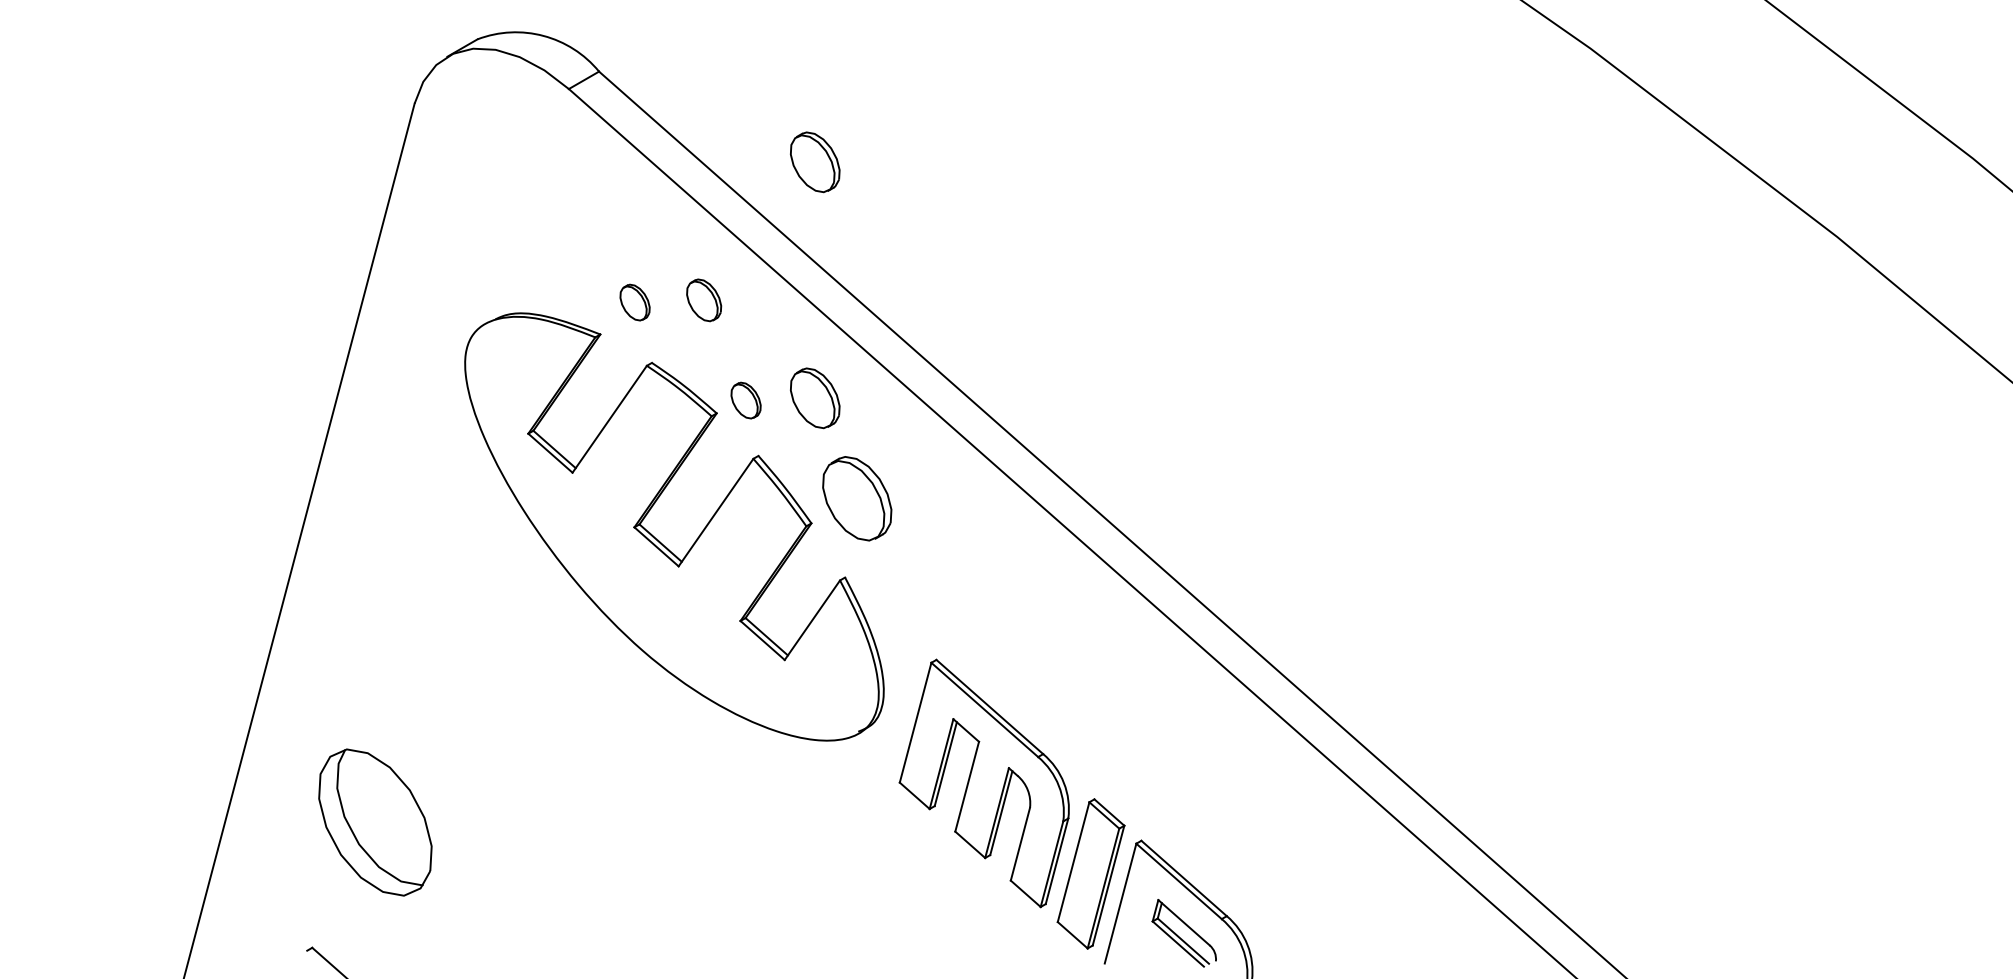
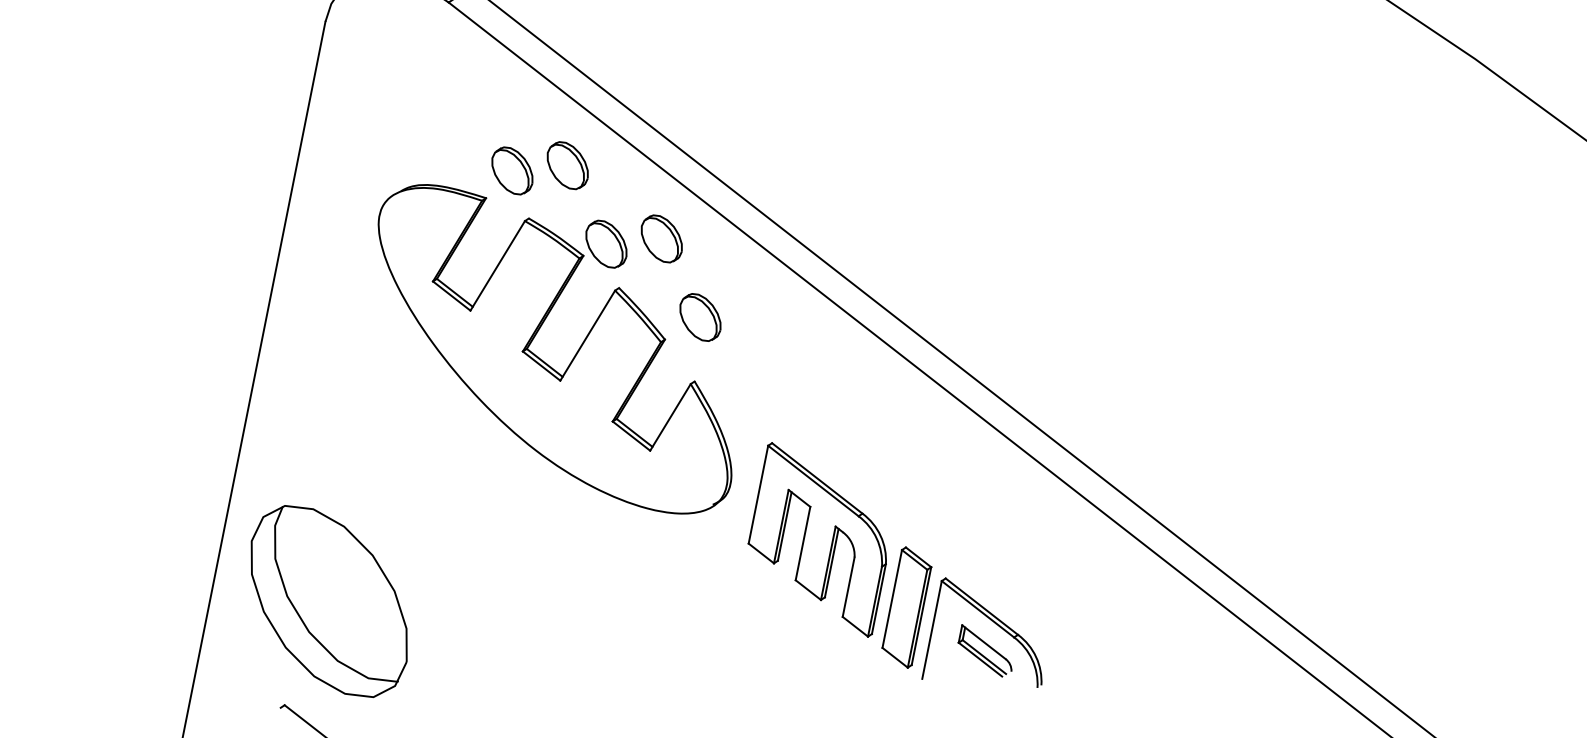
part: (815, 162) -> (650, 49), removed
part: (703, 300) -> (567, 165), size x1.43
part: (634, 302) -> (511, 170), size x1.67
part: (745, 400) -> (605, 244), size x1.67
part: (856, 498) -> (699, 317), size x0.71
part: (375, 822) -> (329, 601), size x1.67

